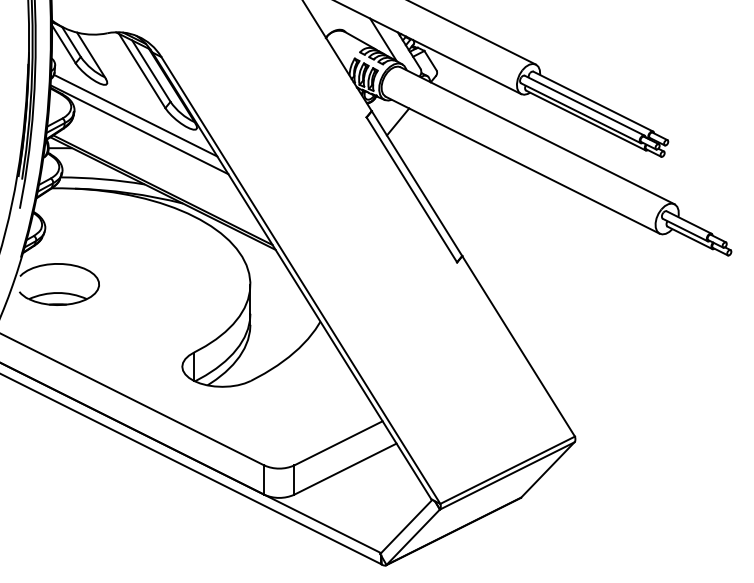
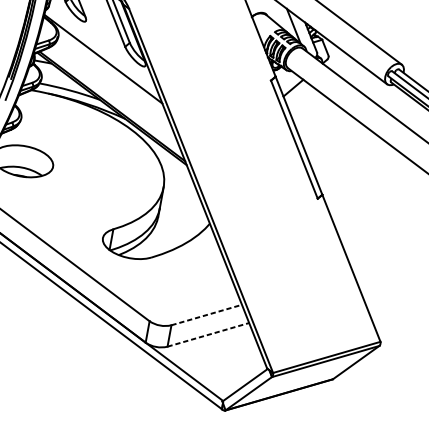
line: (135, 115) -> (102, 48), removed
line: (338, 443) -> (206, 315), solid -> dashed
line: (345, 468) -> (208, 334), solid -> dashed

